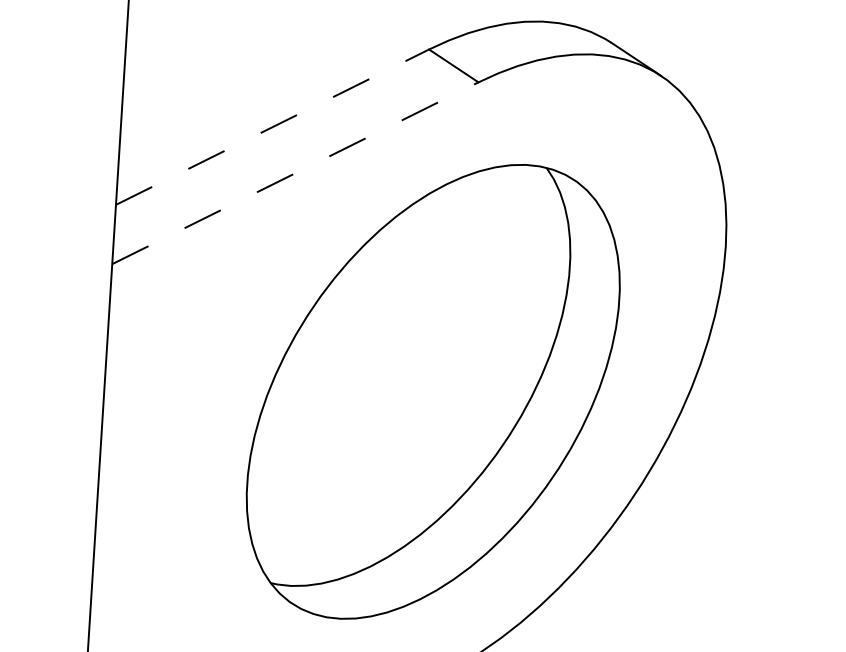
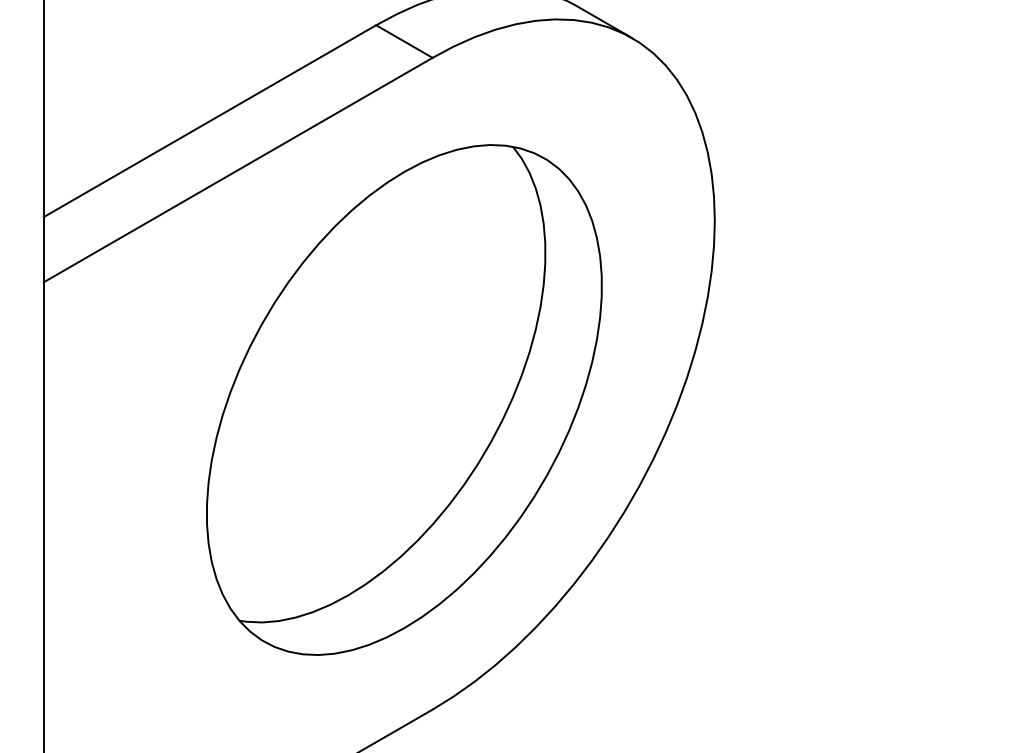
line: (272, 127) -> (210, 121), dashed -> solid
line: (295, 172) -> (238, 169), dashed -> solid

